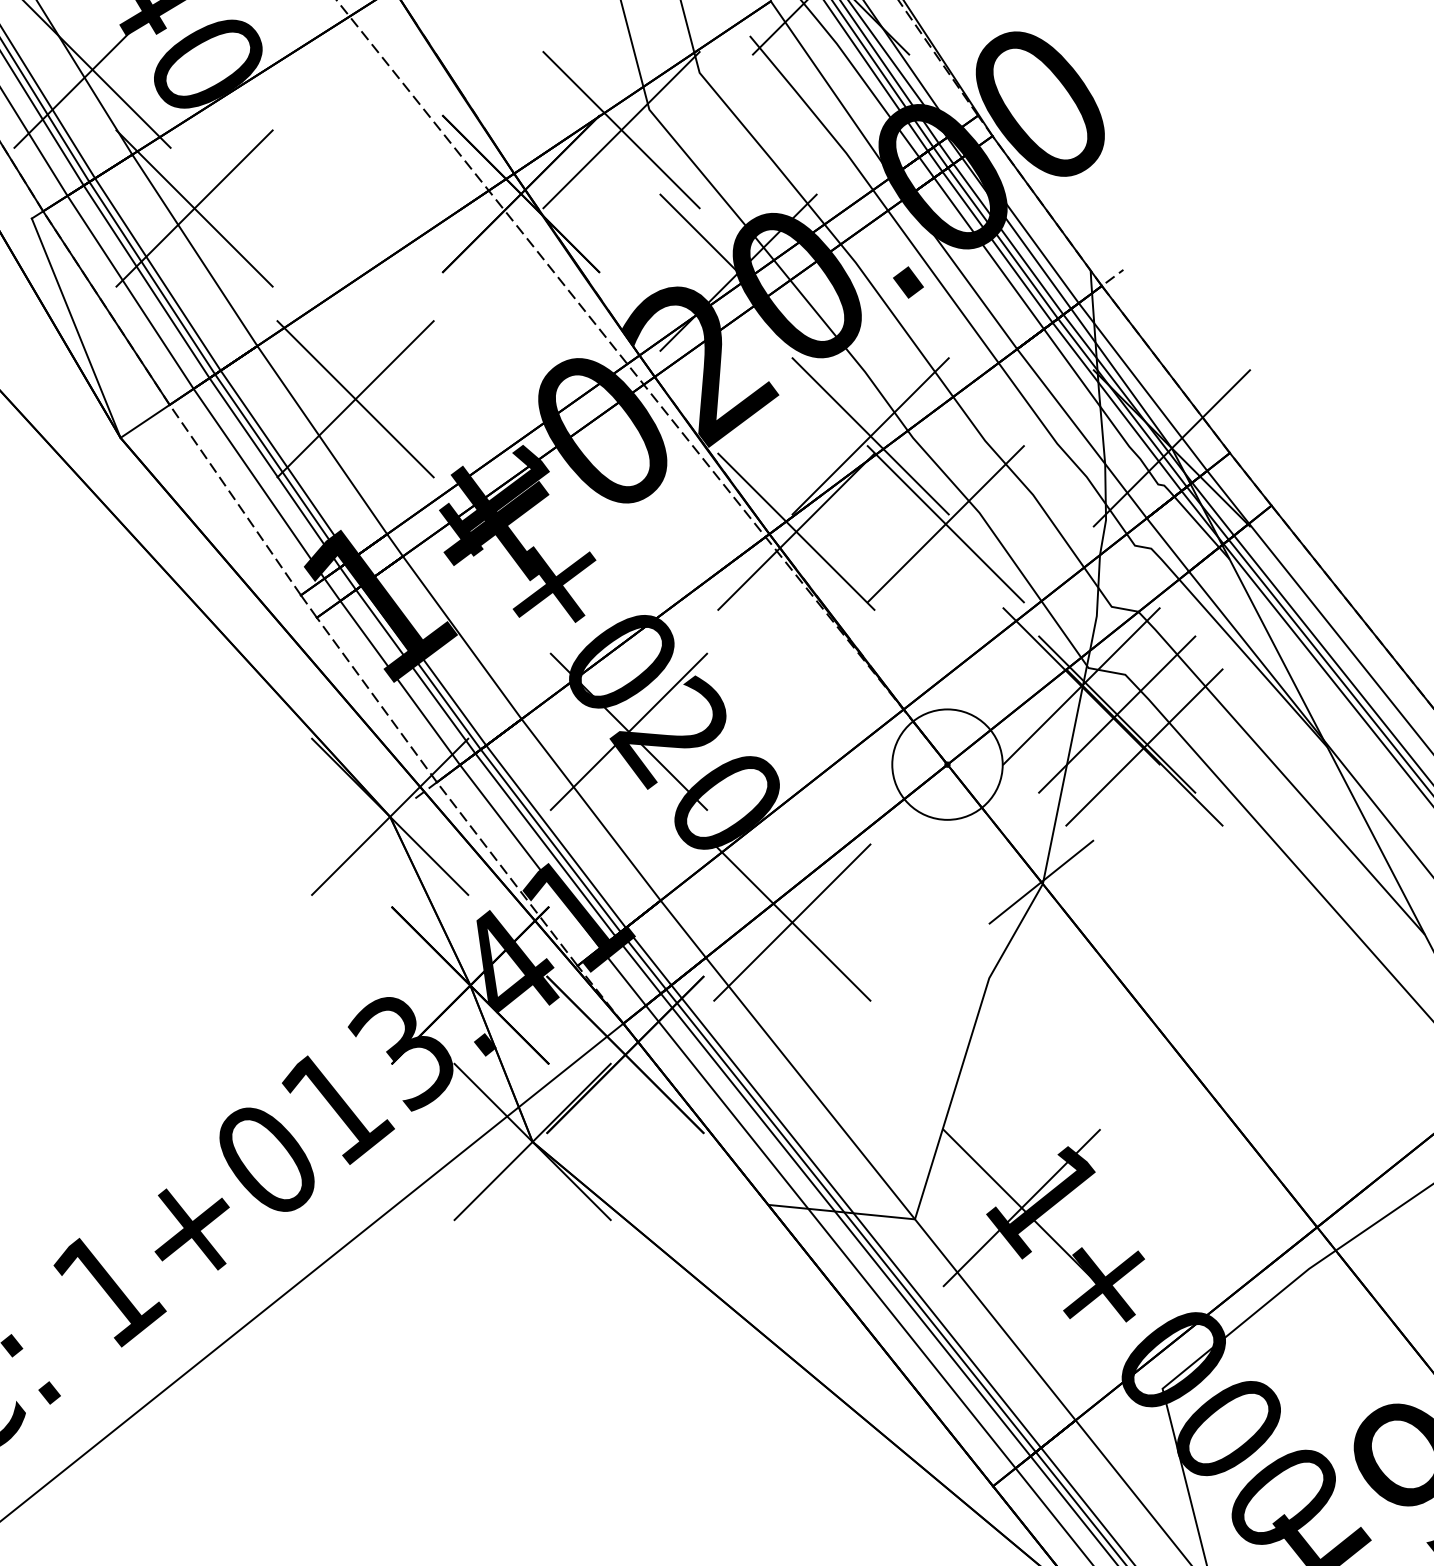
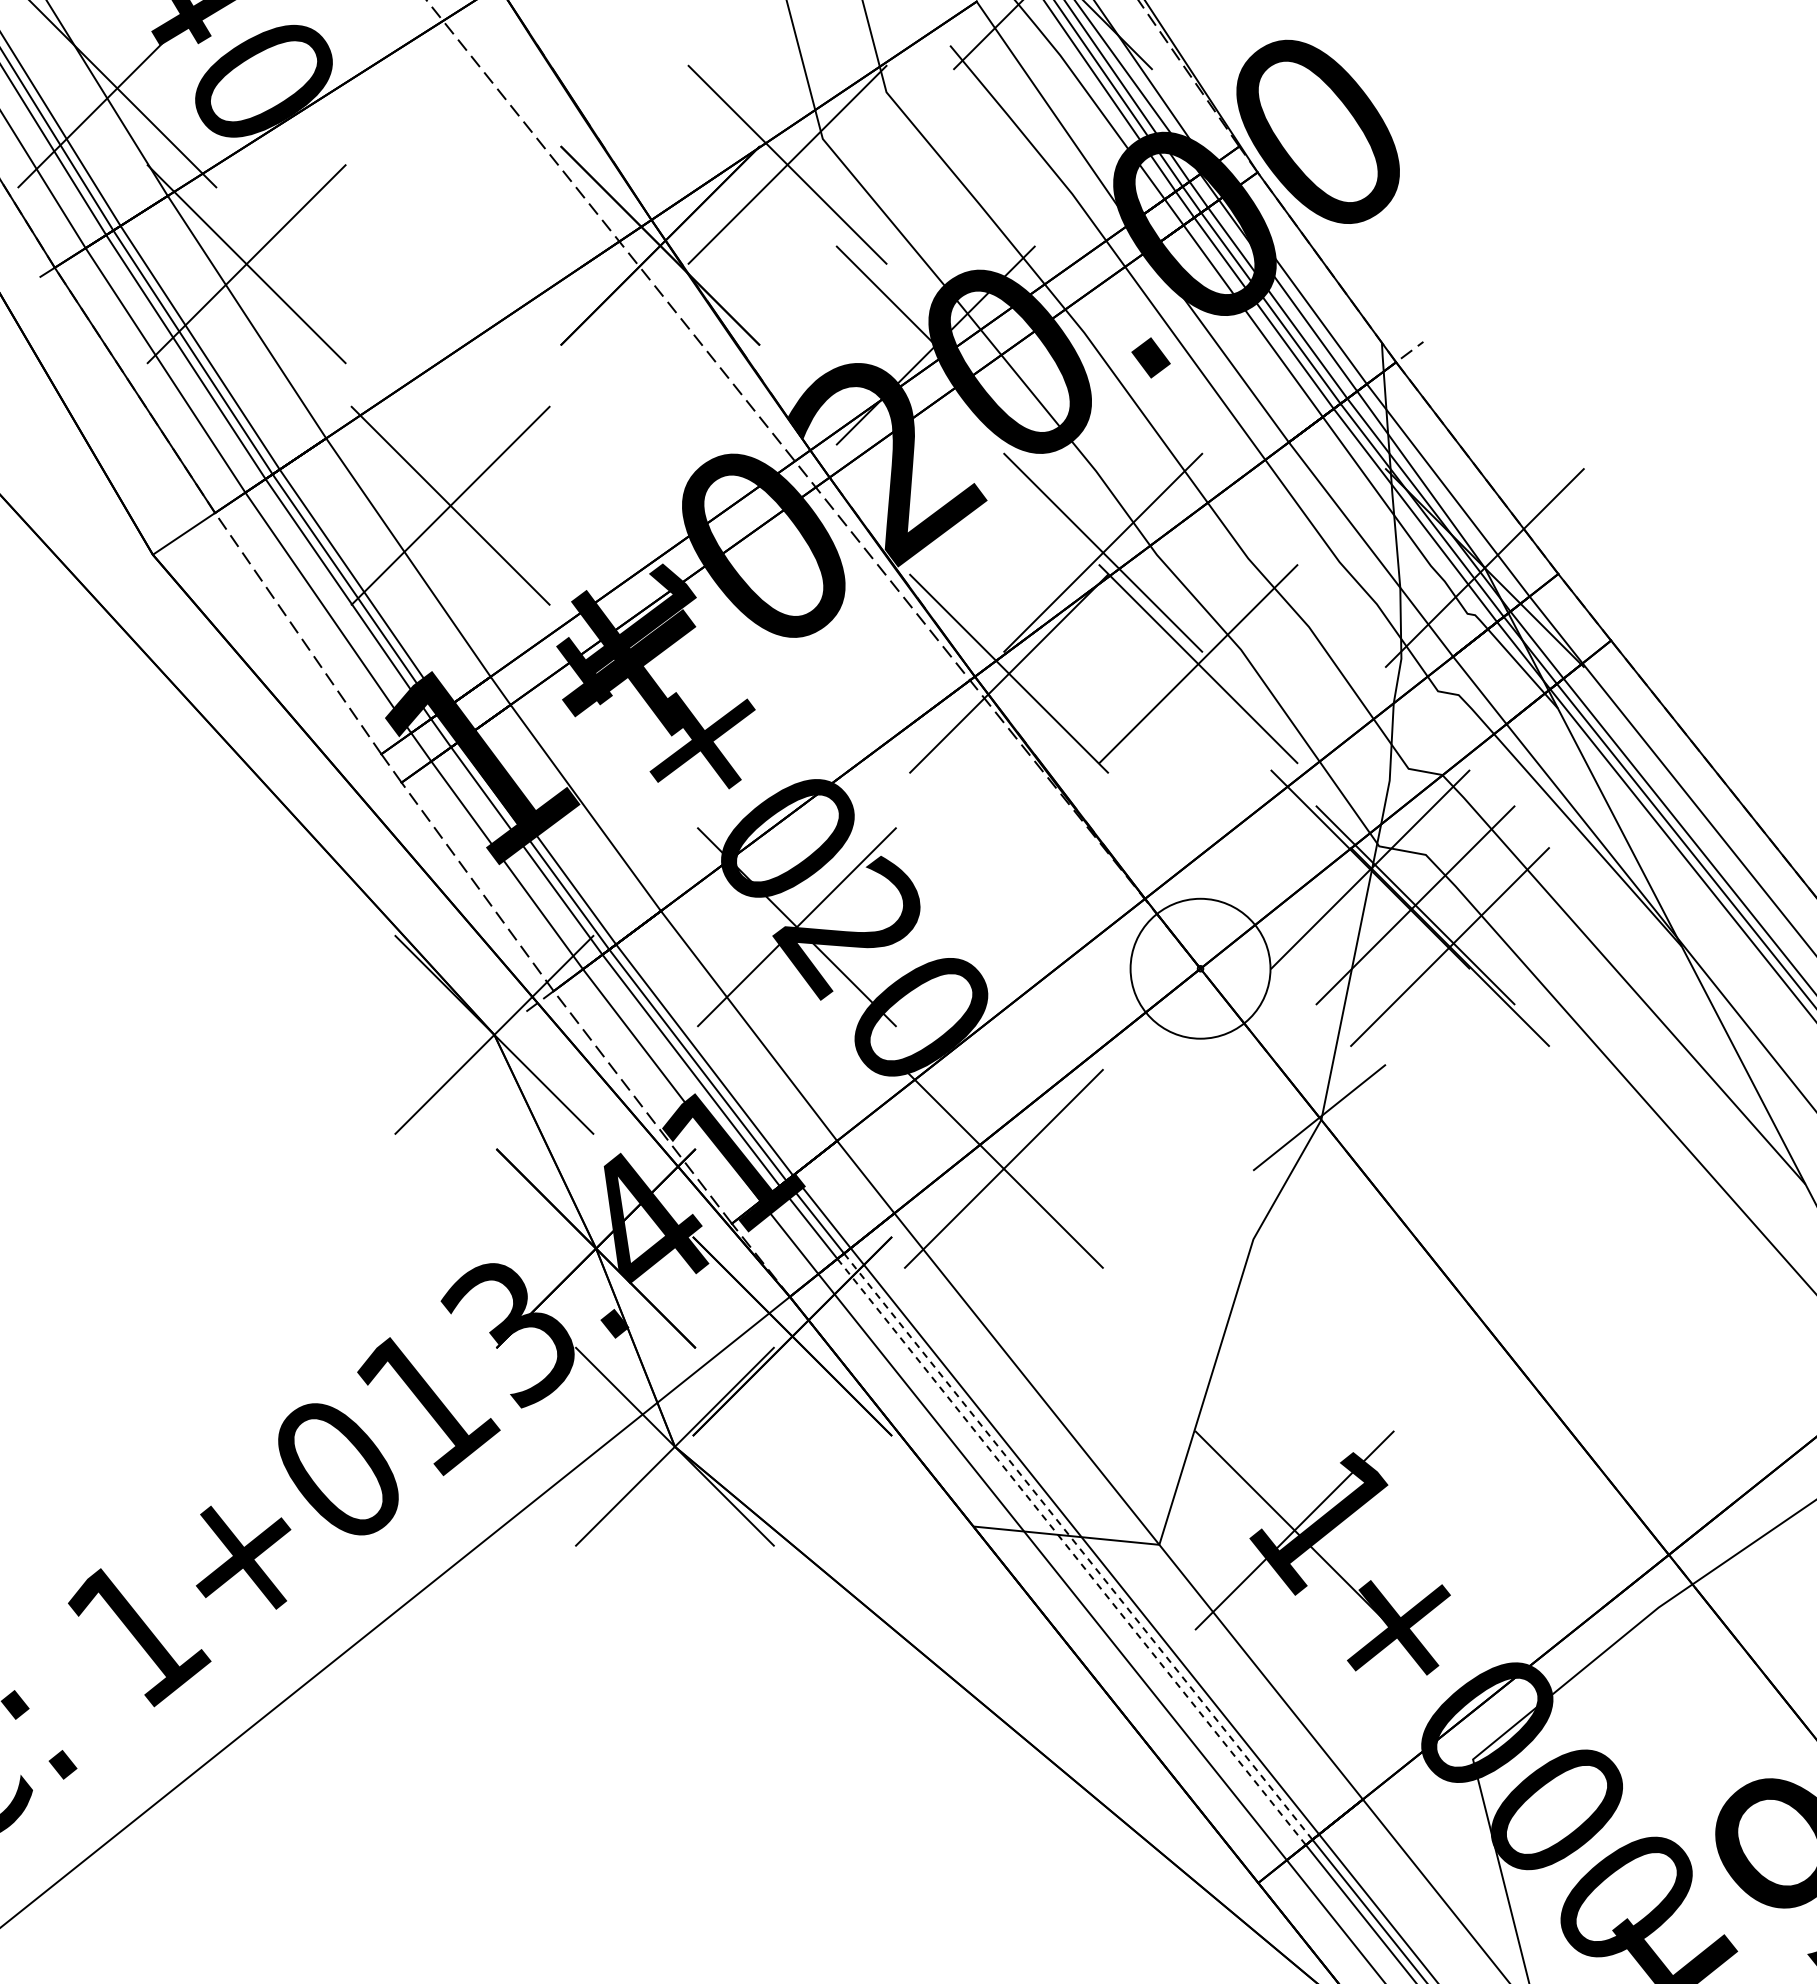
line: (76, 327) -> (96, 415), removed
line: (850, 1220) -> (1077, 1546), solid -> dashed
line: (845, 1224) -> (1071, 1551), solid -> dashed

